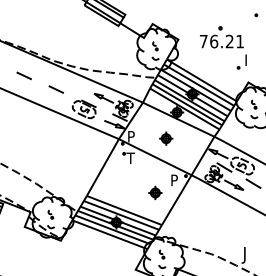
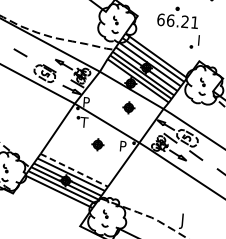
text: (203, 41) -> (160, 19), 76.21 -> 66.21
part: (166, 138) -> (129, 107), moved
part: (155, 192) -> (98, 144), moved
line: (124, 210) -> (74, 170), solid -> dashed

